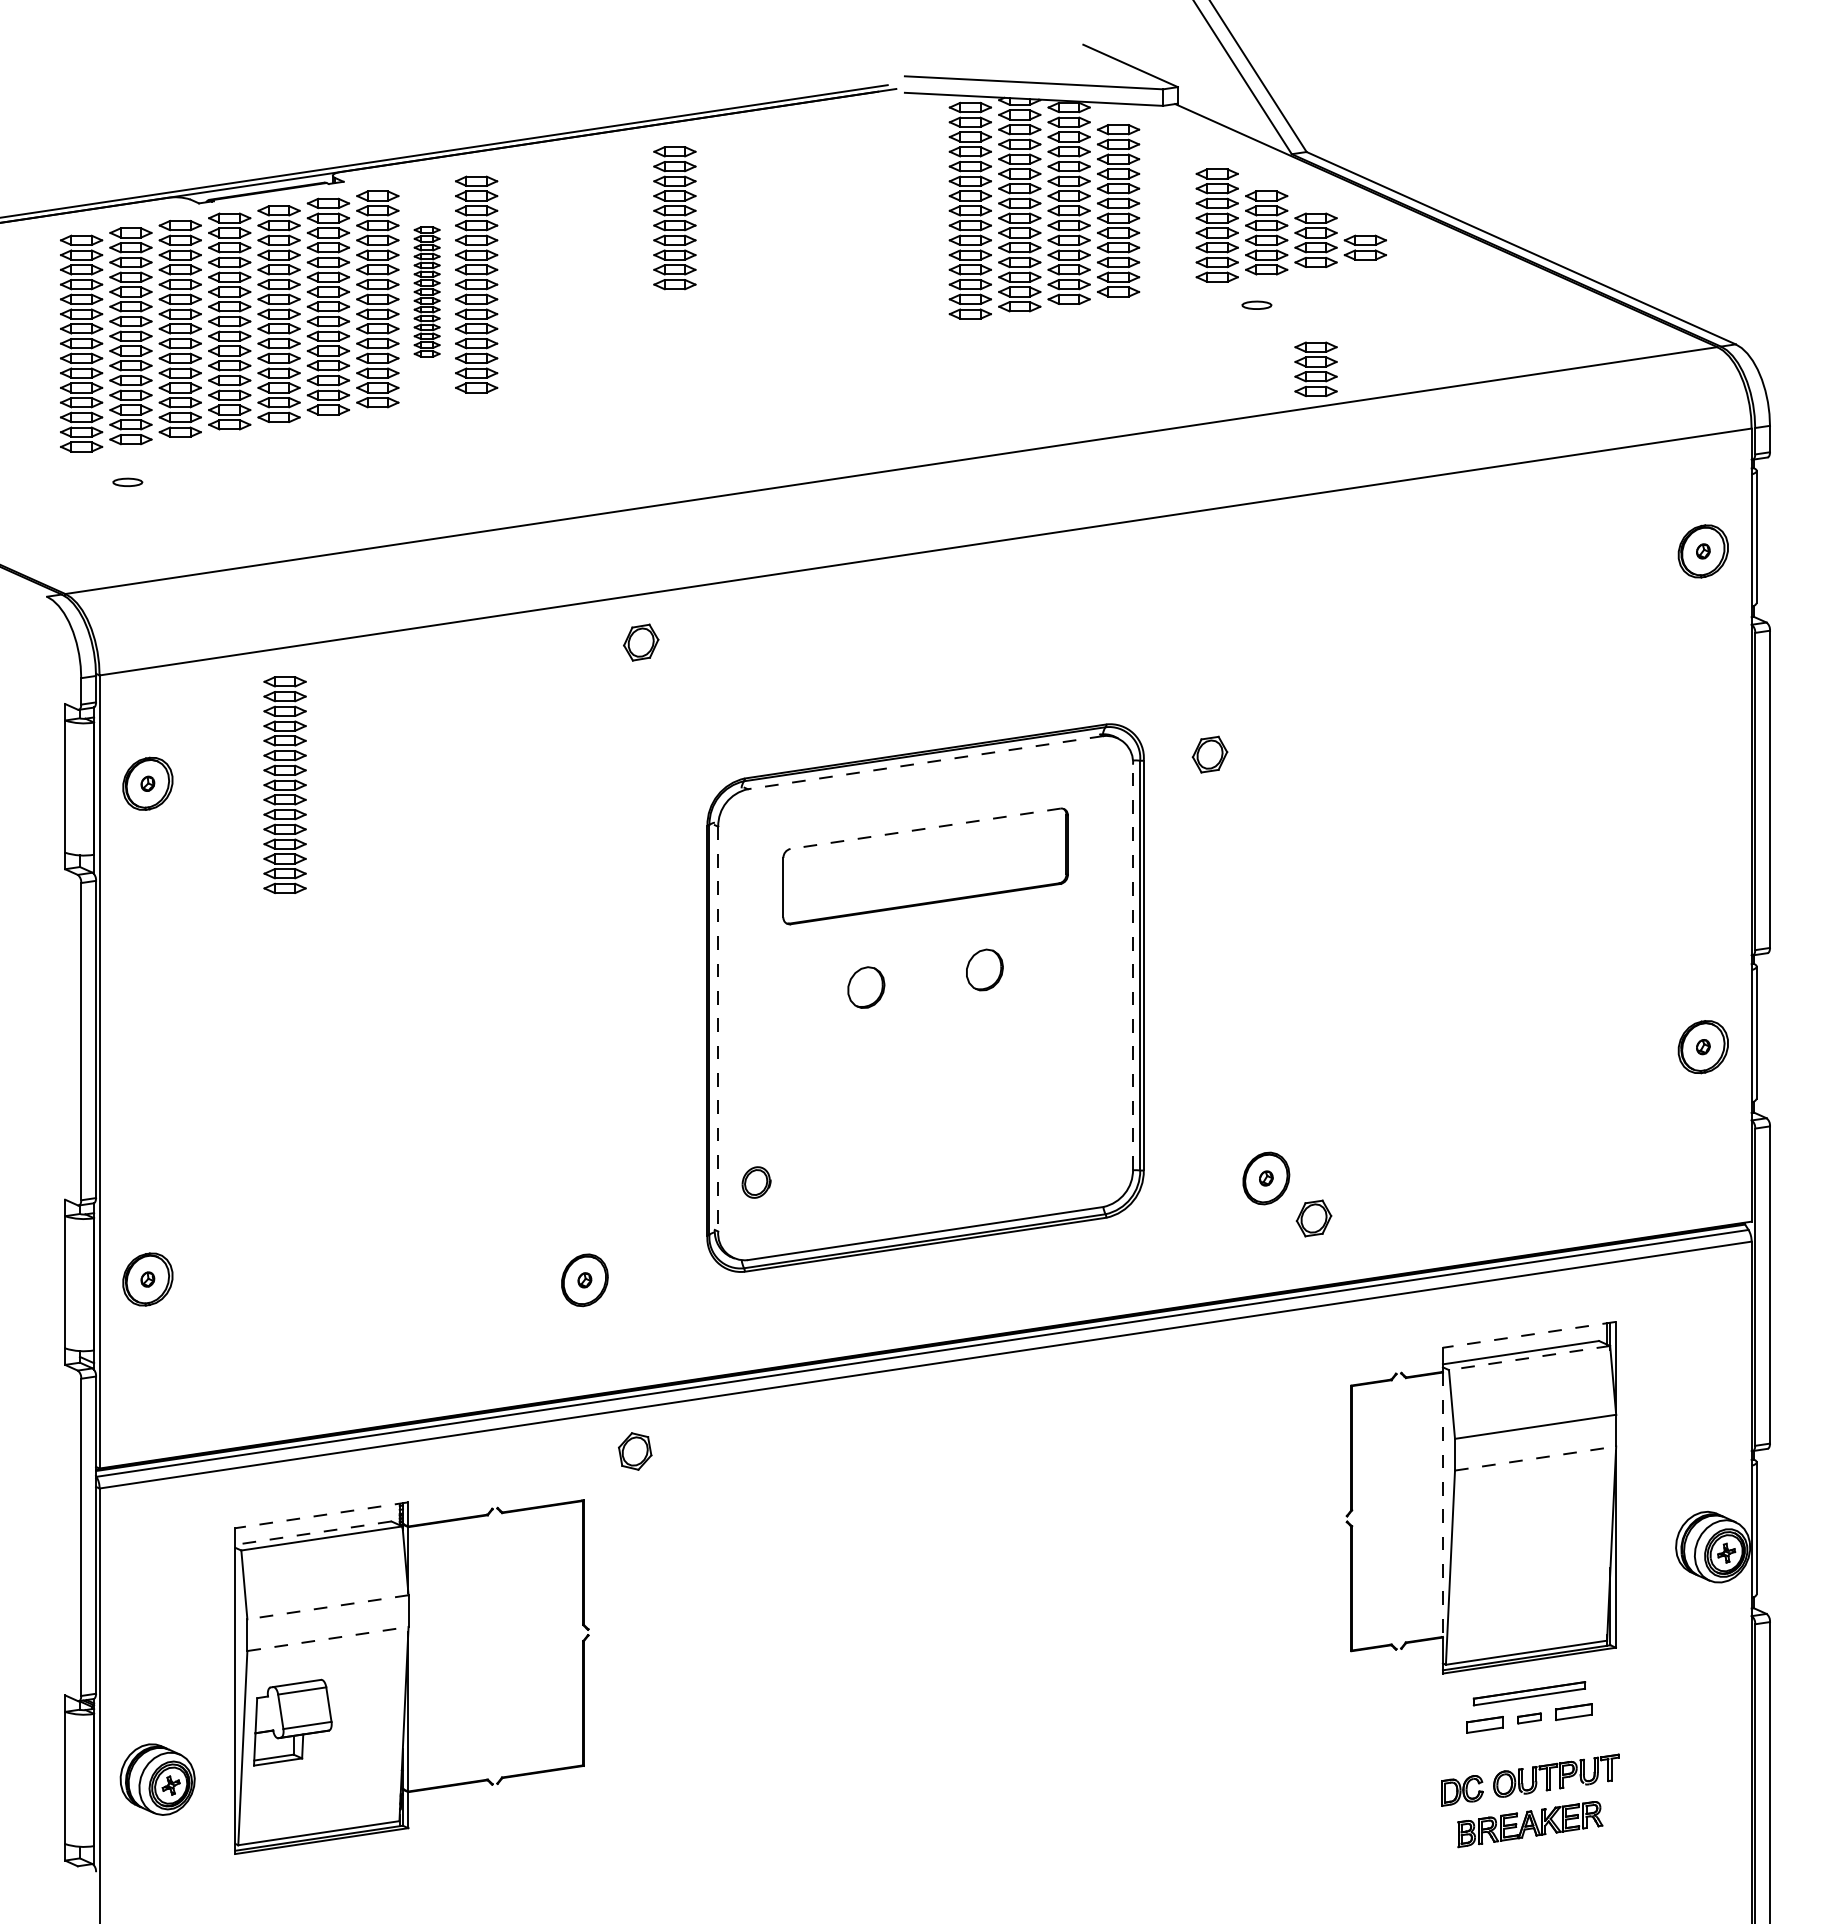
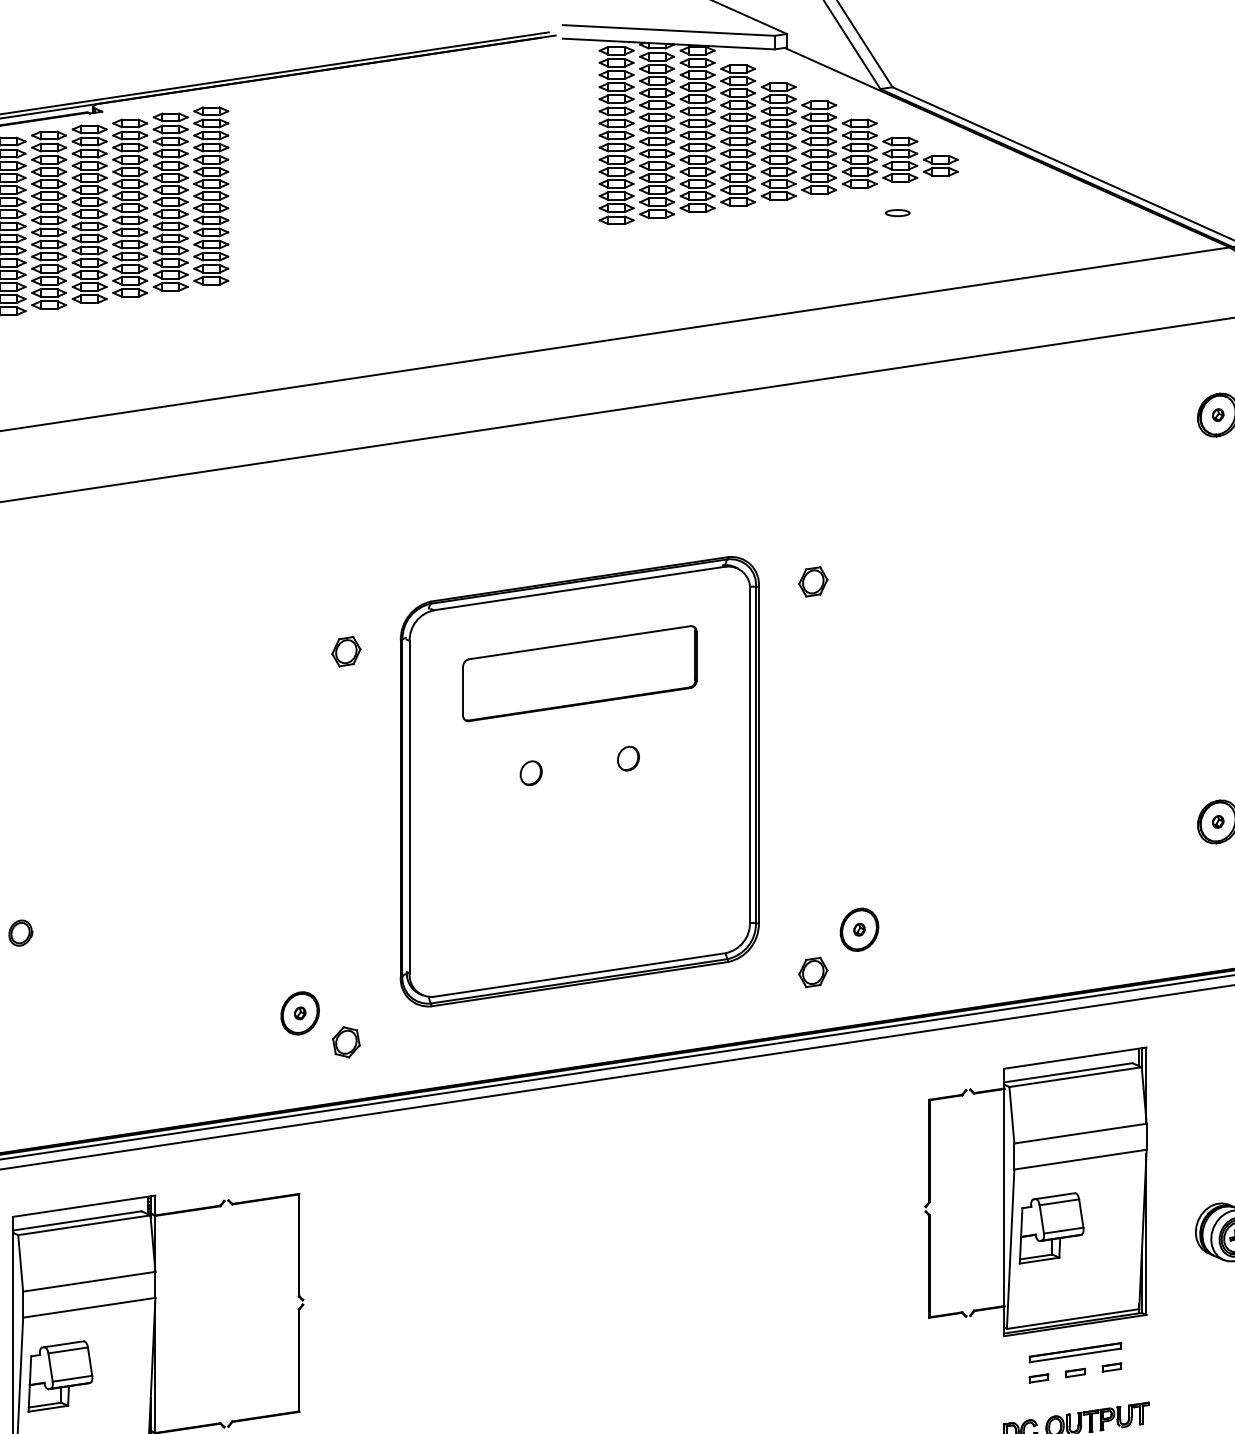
part: (674, 218) -> (778, 141), moved
part: (426, 291) -> (170, 201), size x1.67
part: (1256, 304) -> (897, 212), moved
part: (1315, 368) -> (899, 264), removed
part: (641, 642) -> (346, 651), moved
line: (925, 762) -> (579, 588), dashed -> solid
part: (284, 784) -> (53, 606), removed
line: (925, 828) -> (579, 642), dashed -> solid
line: (1133, 966) -> (750, 755), dashed -> solid
part: (984, 969) -> (628, 758), size x0.71
part: (866, 987) -> (531, 773), size x0.71
line: (718, 1029) -> (409, 807), dashed -> solid
part: (756, 1182) -> (20, 933), moved
part: (1313, 1218) -> (812, 972), moved
line: (1528, 1334) -> (1074, 1057), dashed -> solid
line: (1529, 1358) -> (1075, 1077), dashed -> solid
part: (635, 1451) -> (346, 1042), moved
line: (1536, 1458) -> (1081, 1159), dashed -> solid
line: (1442, 1505) -> (1004, 1198), dashed -> solid
line: (321, 1515) -> (83, 1206), dashed -> solid
line: (313, 1533) -> (77, 1221), dashed -> solid
part: (1500, 1542) -> (1051, 1228), added
line: (327, 1607) -> (88, 1281), dashed -> solid
line: (328, 1638) -> (89, 1307), dashed -> solid
part: (1573, 1711) -> (1111, 1367), size x0.62
part: (1484, 1725) -> (1038, 1378), size x0.62

